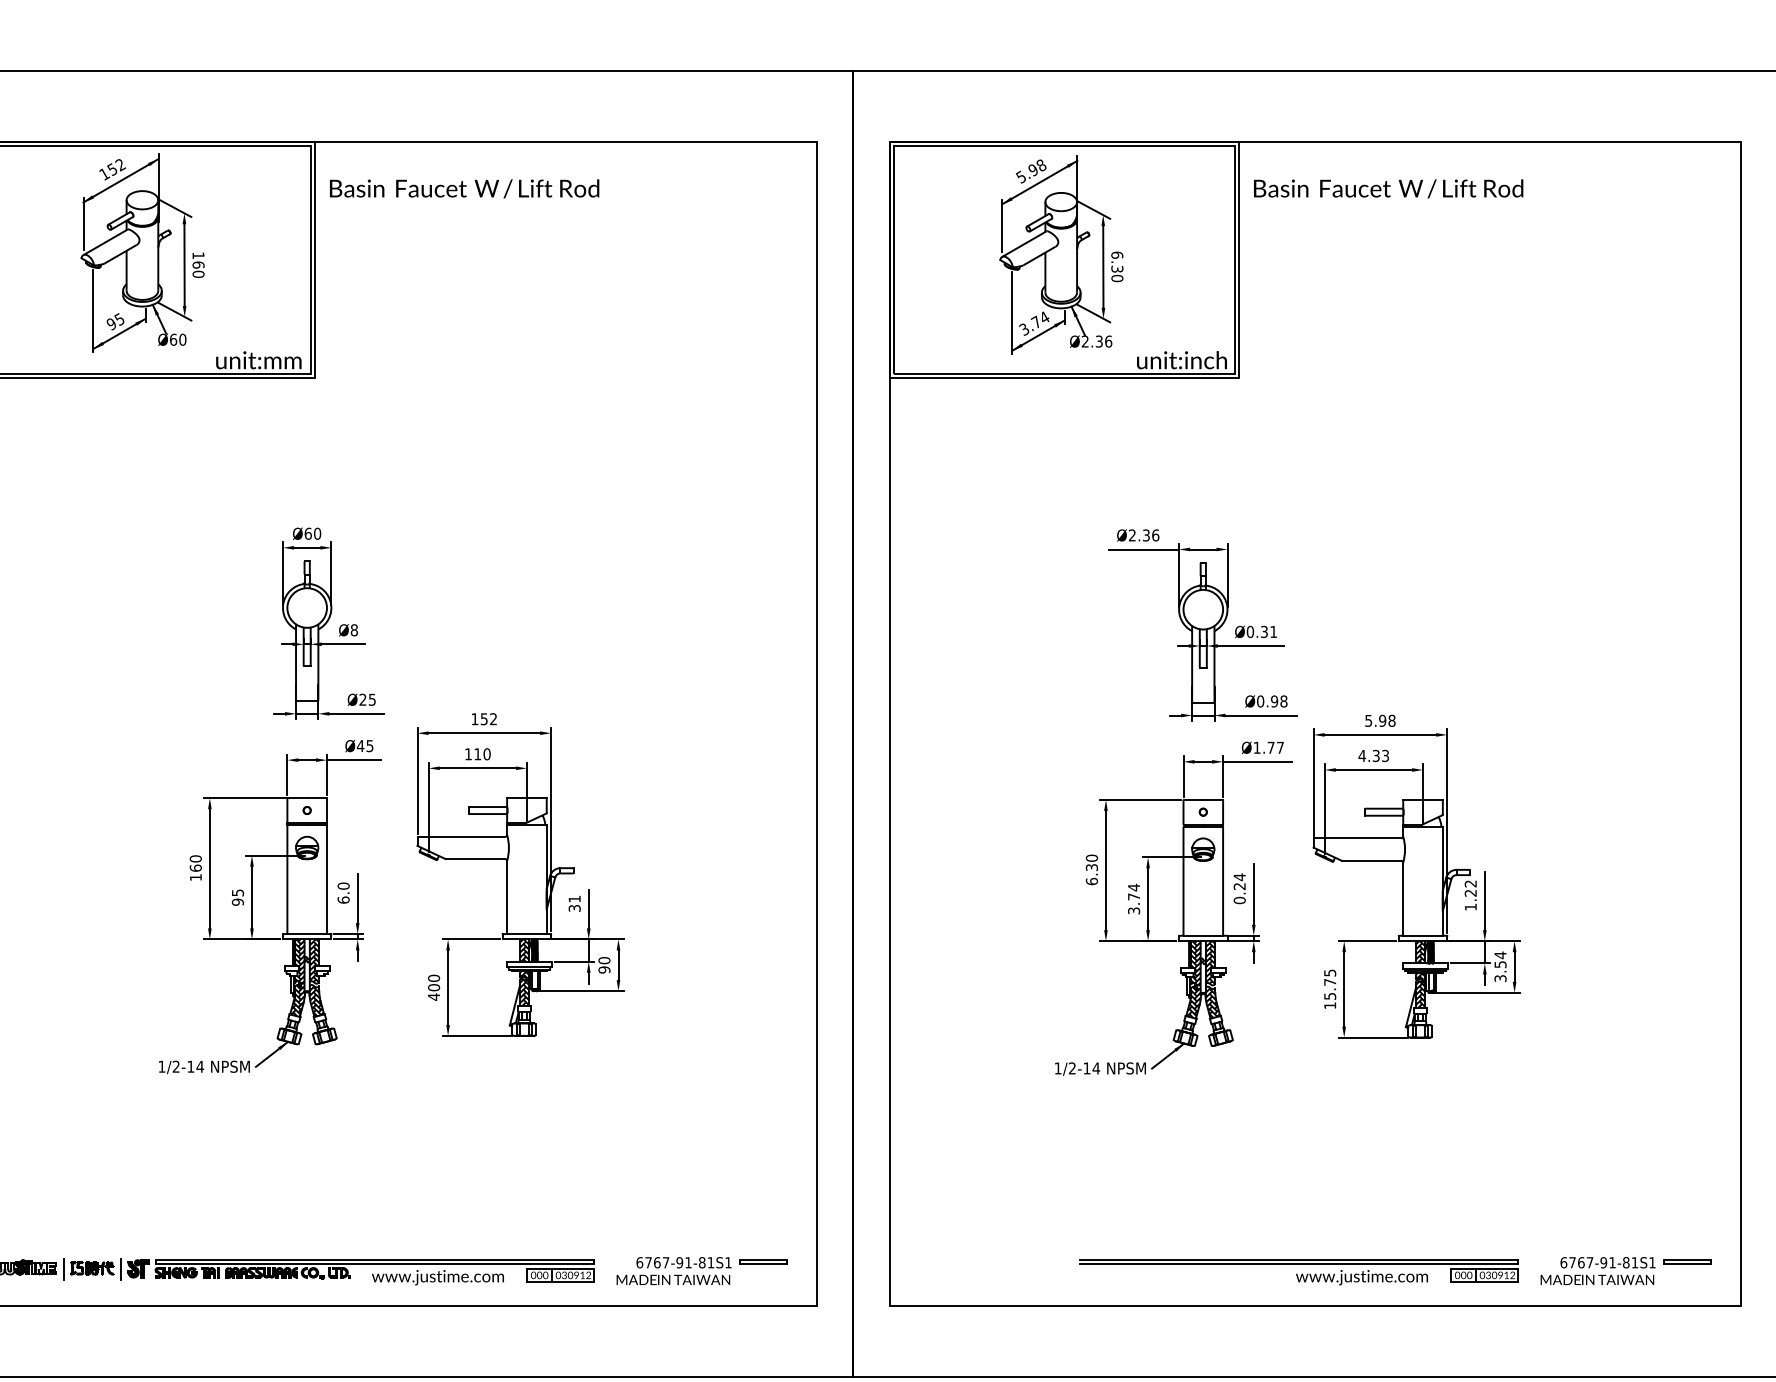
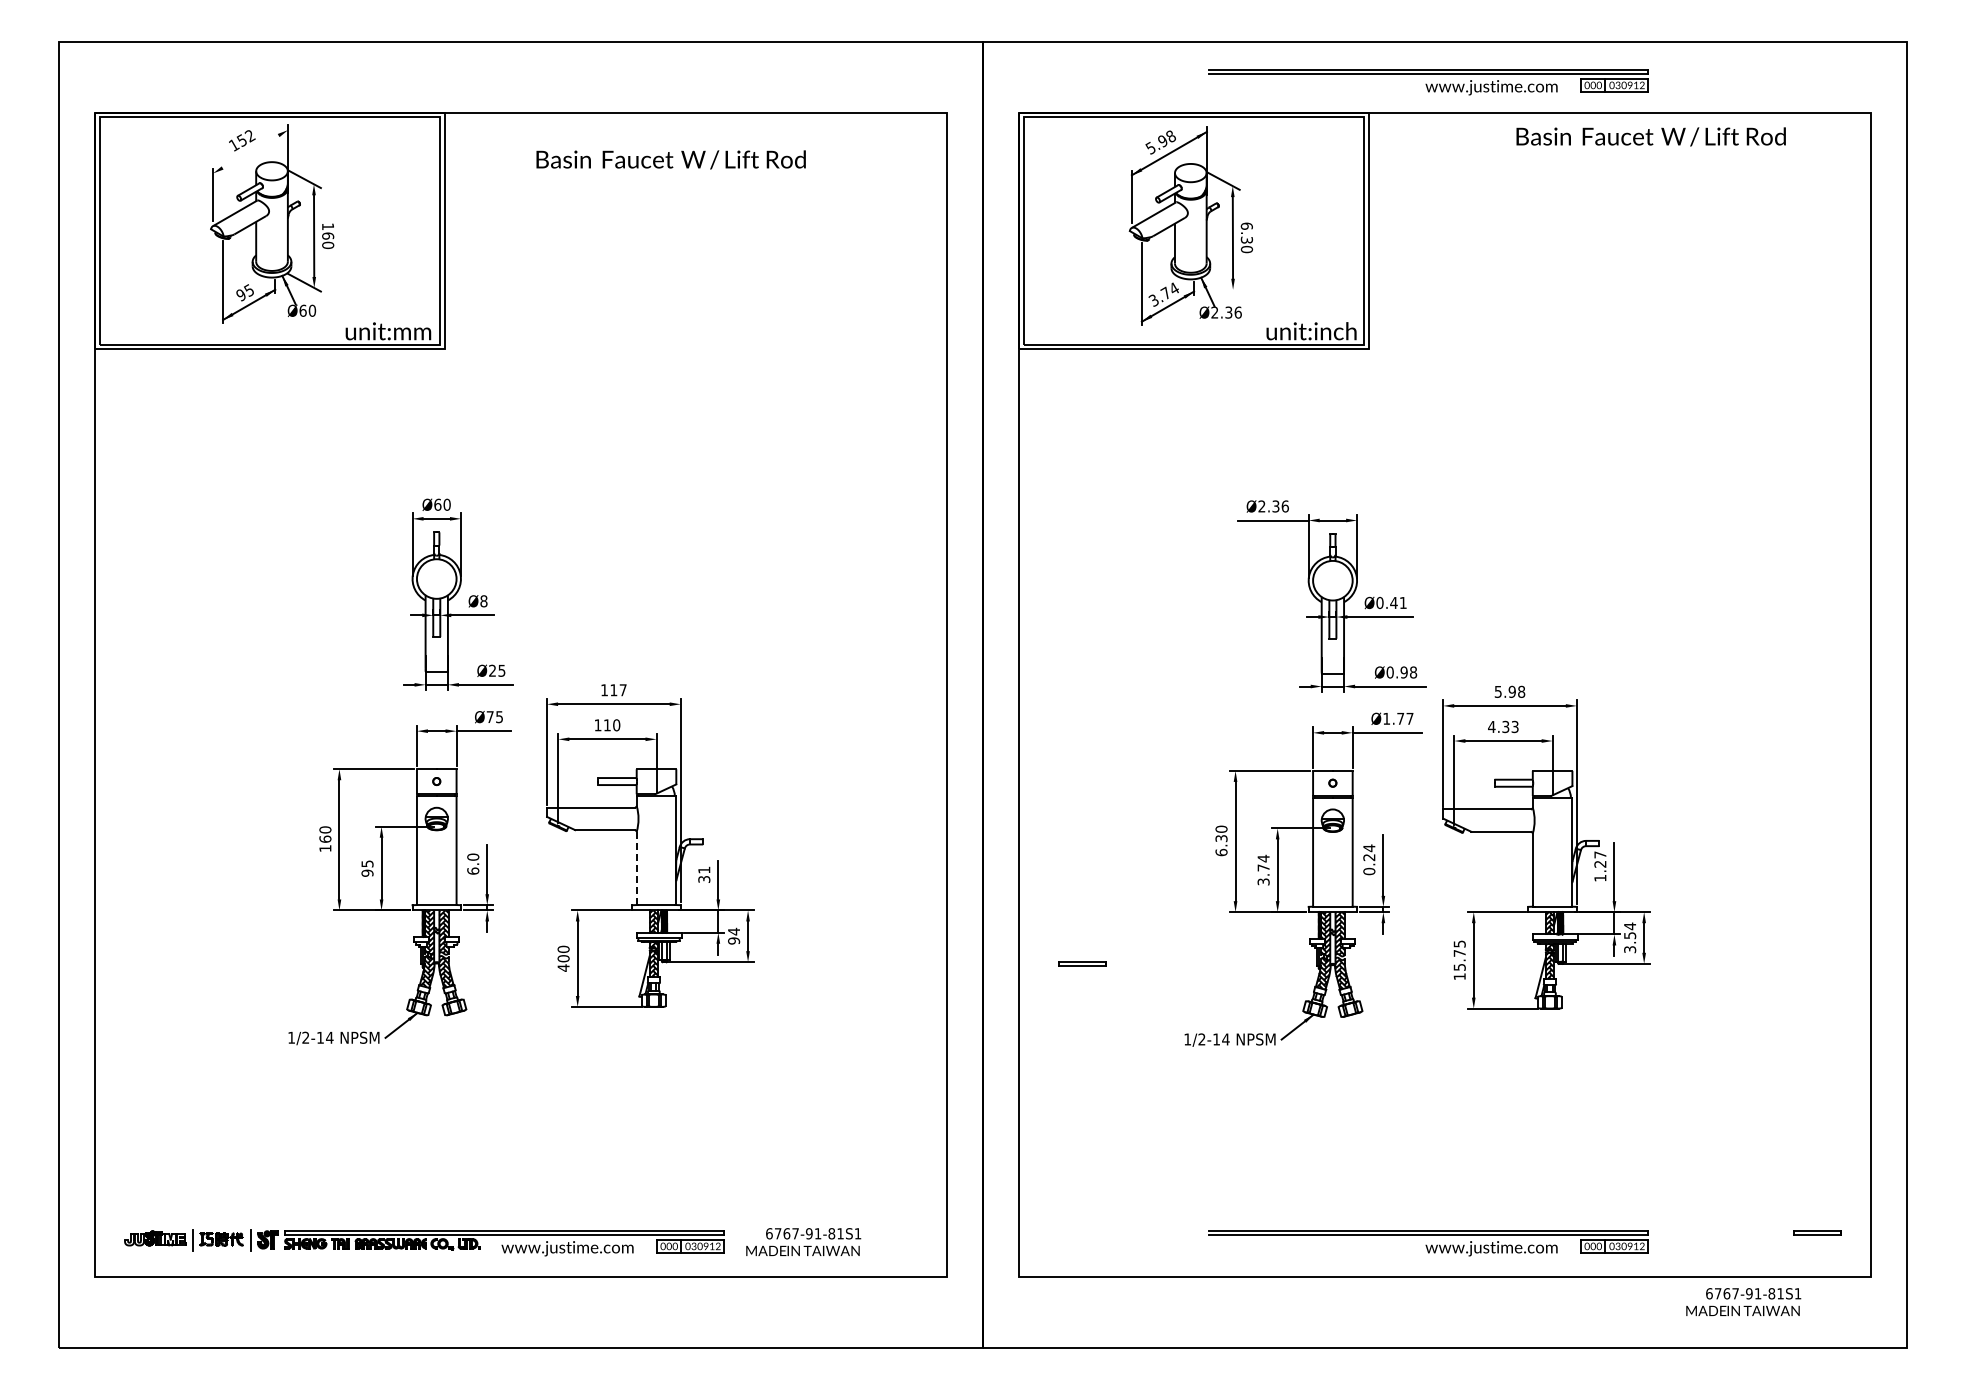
part: (1298, 111) -> (1428, 82), added
line: (120, 180) -> (250, 151), removed
text: (463, 188) -> (670, 159), moved
text: (1387, 188) -> (1650, 136), moved
line: (1092, 313) -> (1222, 284), removed
text: (1263, 631) -> (1393, 602), Ø0.31 -> Ø0.41
text: (488, 719) -> (618, 690), 152 -> 117
text: (360, 745) -> (490, 716), Ø45 -> Ø75
text: (1470, 883) -> (1600, 854), 1.22 -> 1.27
line: (506, 897) -> (636, 868), solid -> dashed
text: (604, 960) -> (734, 931), 90 -> 94
part: (763, 1261) -> (1082, 963), moved
text: (1597, 1270) -> (1743, 1301), moved

